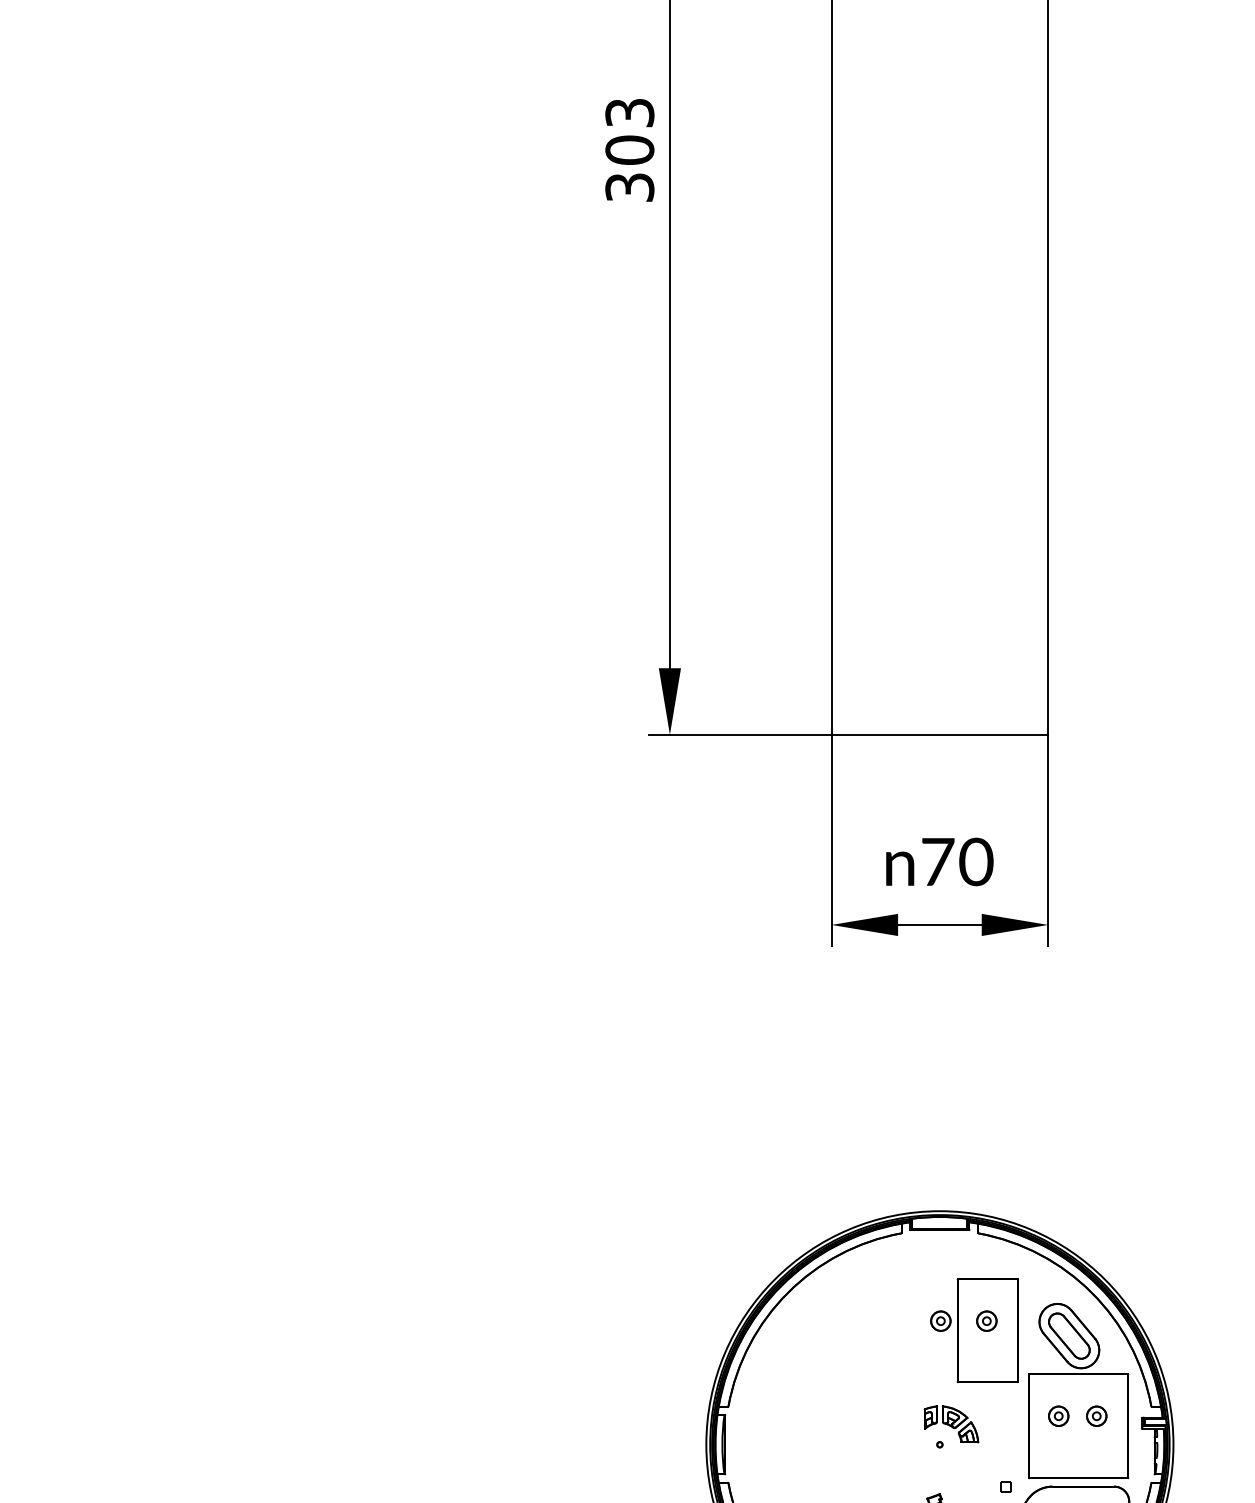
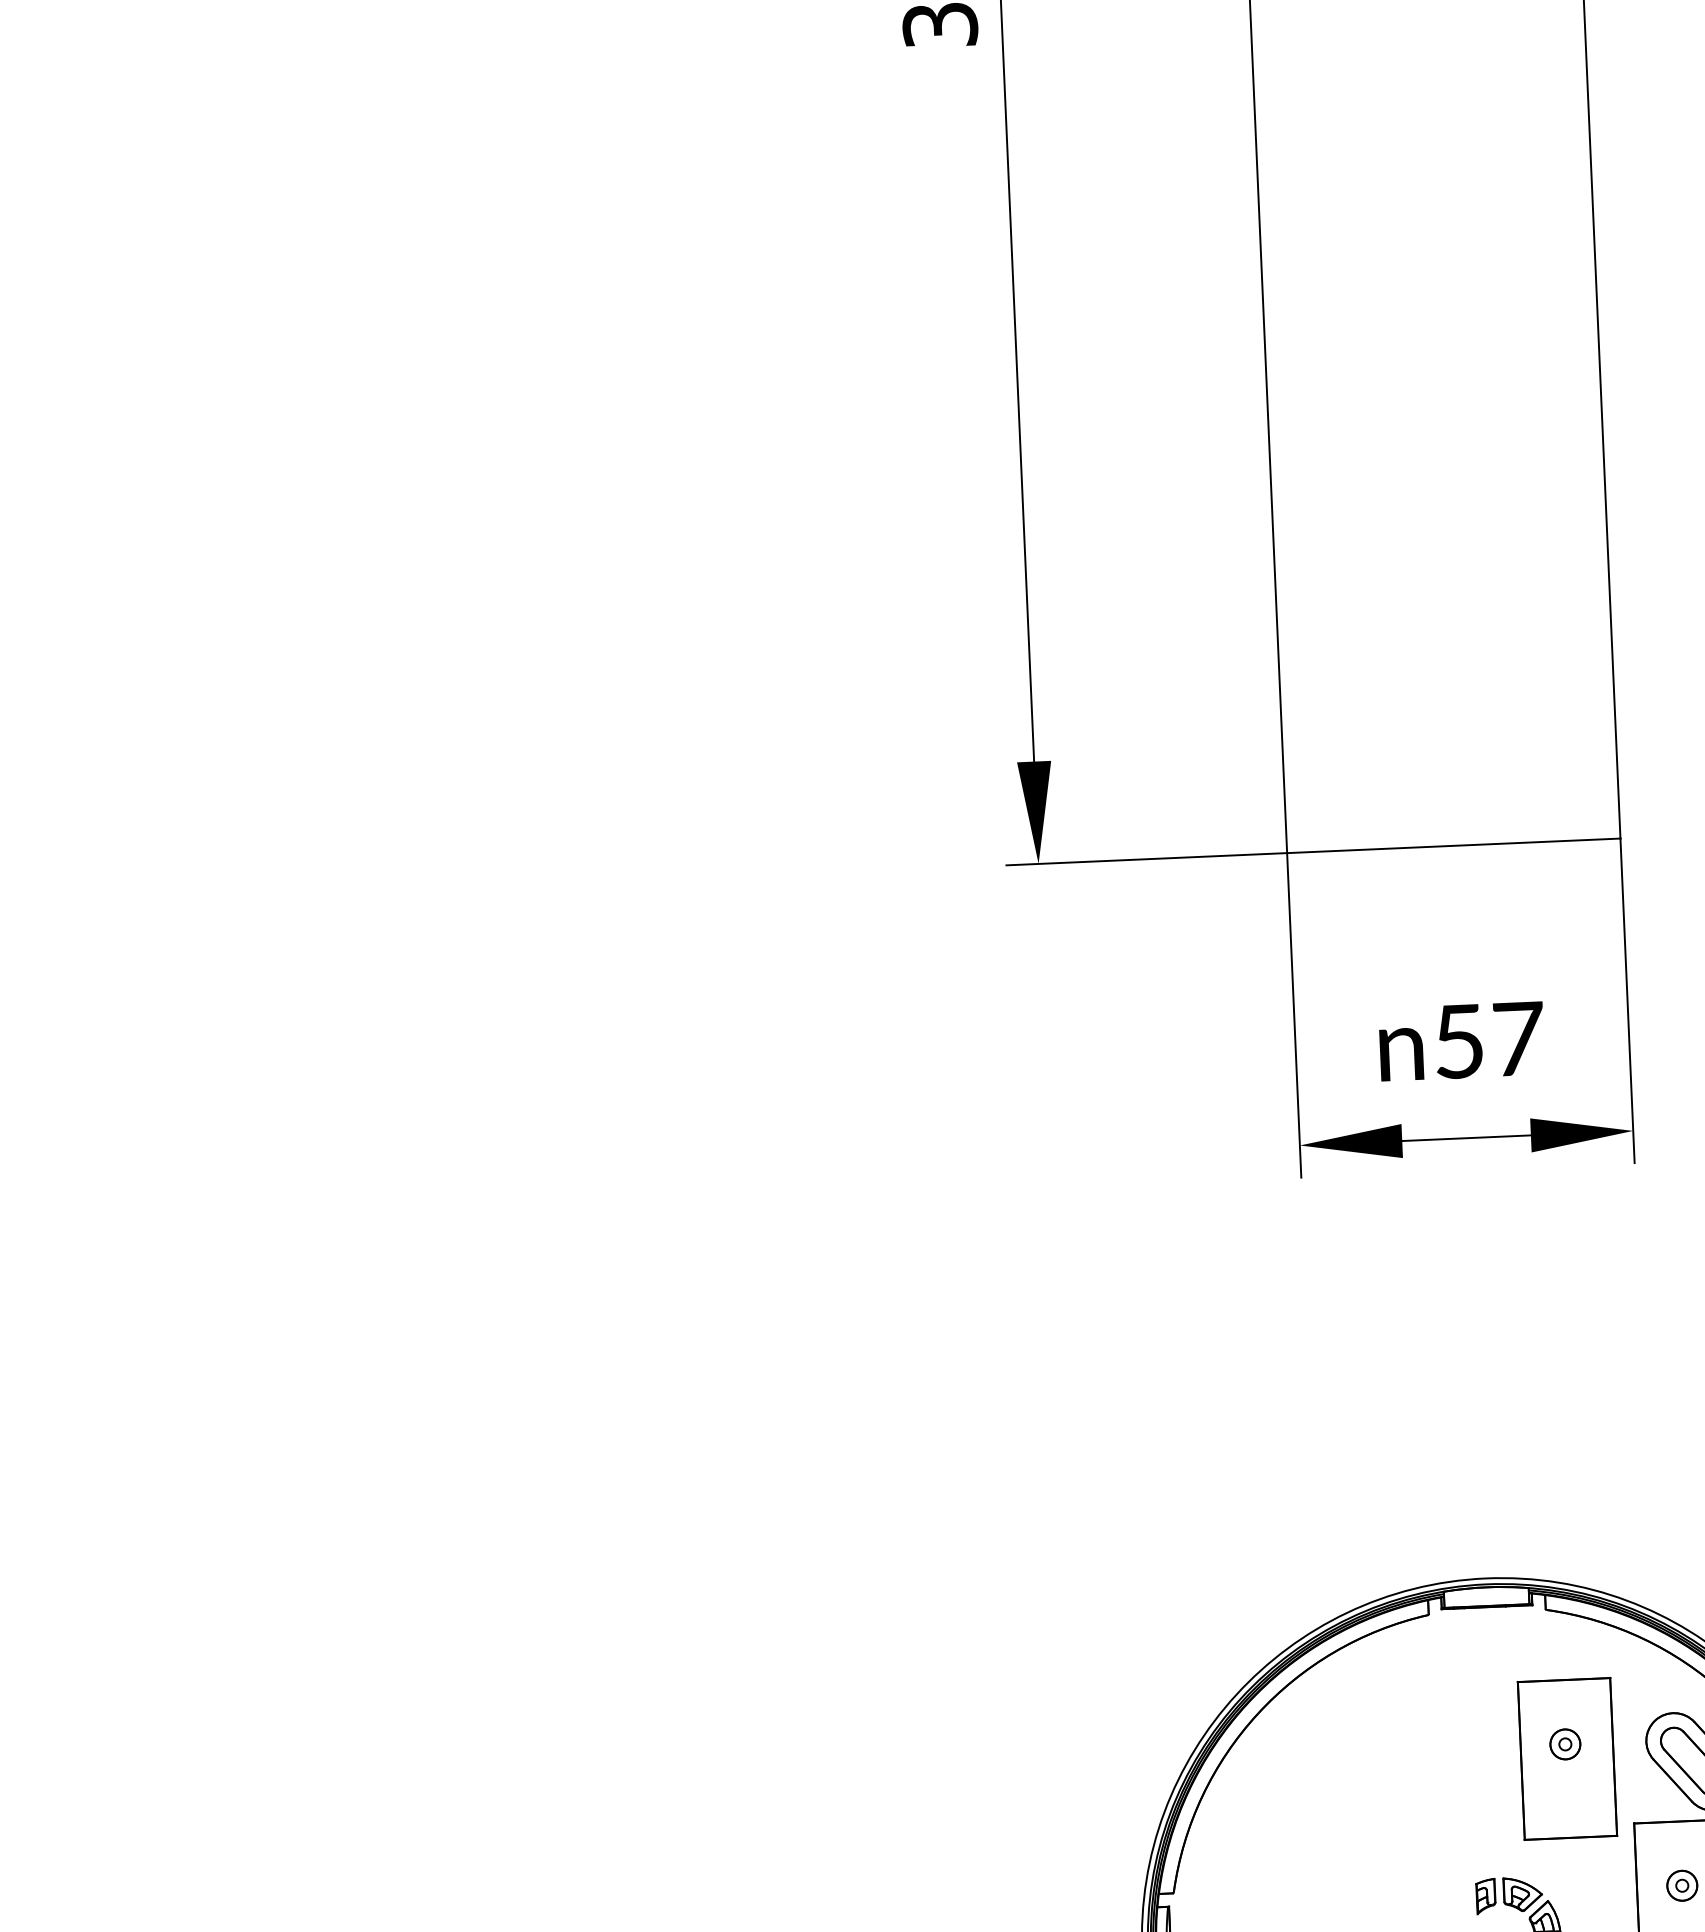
text: (957, 861) -> (1489, 1039), 70 -> 57
part: (940, 1320) -> (1494, 1746), removed

